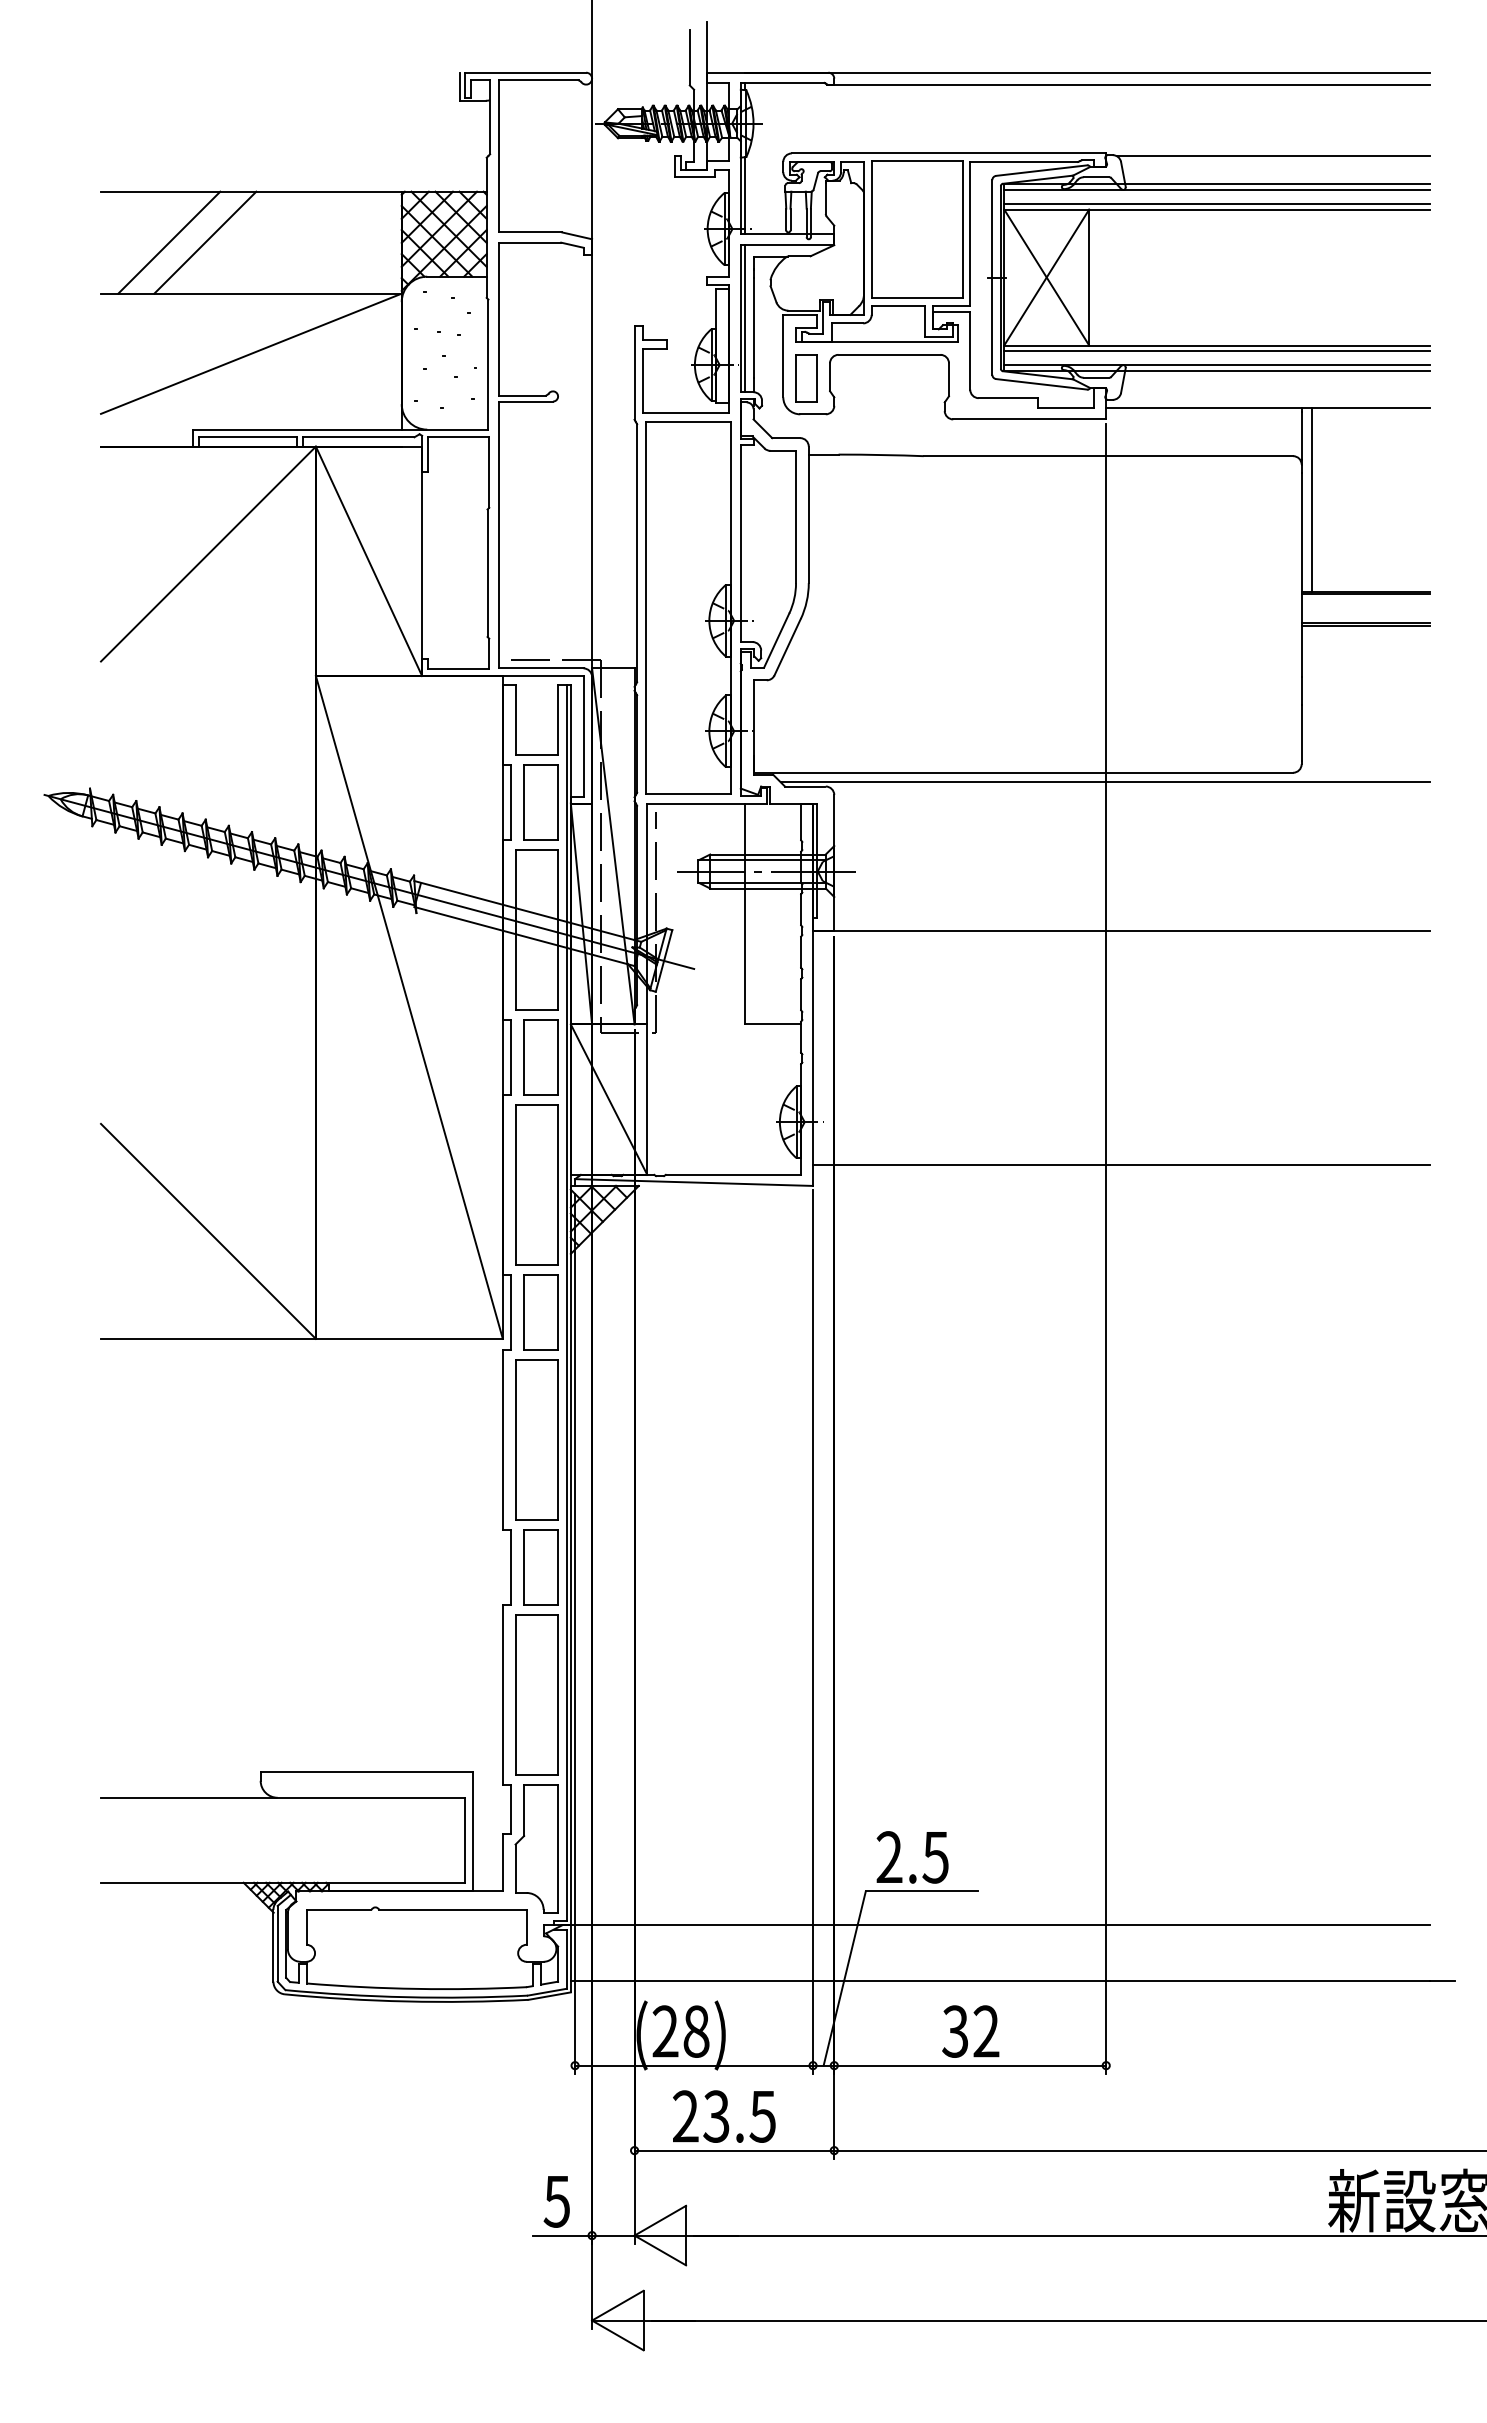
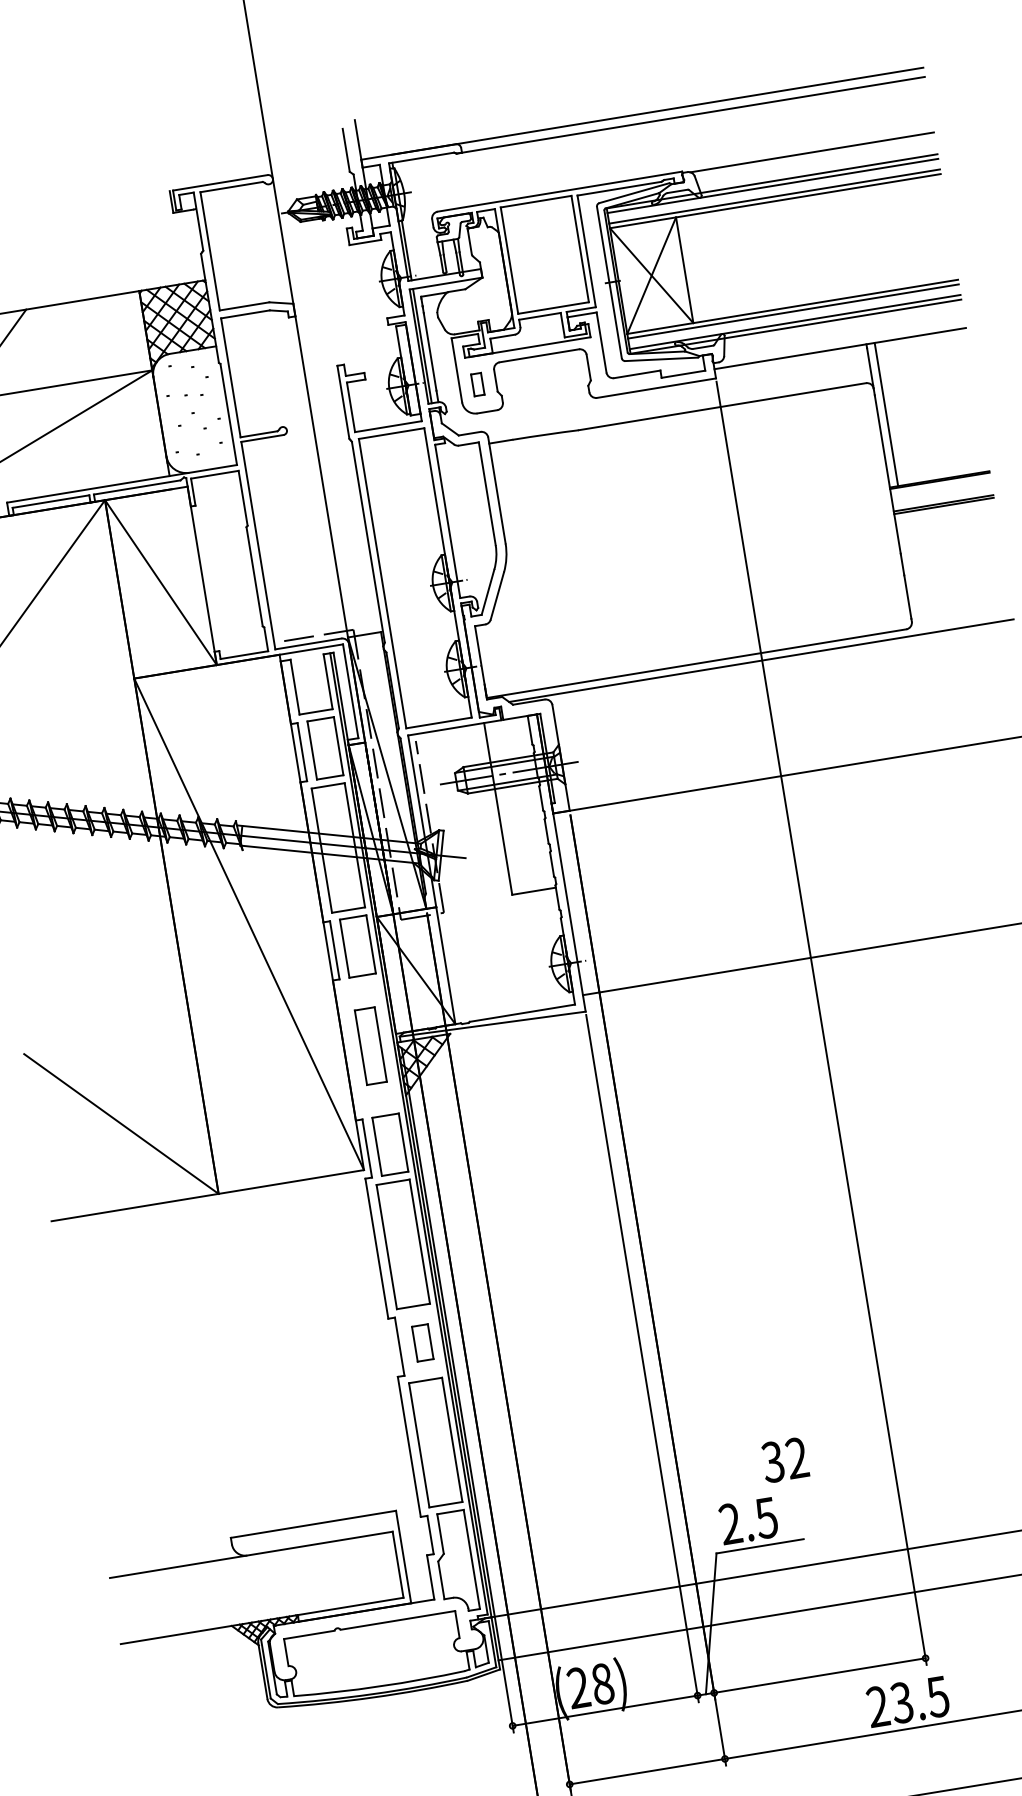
part: (806, 378) -> (477, 384), size x0.6
part: (536, 1184) -> (370, 1045), size x0.6
part: (540, 1567) -> (422, 1343), size x0.6
text: (970, 2031) -> (784, 1460), moved
text: (724, 2116) -> (908, 1701), moved

